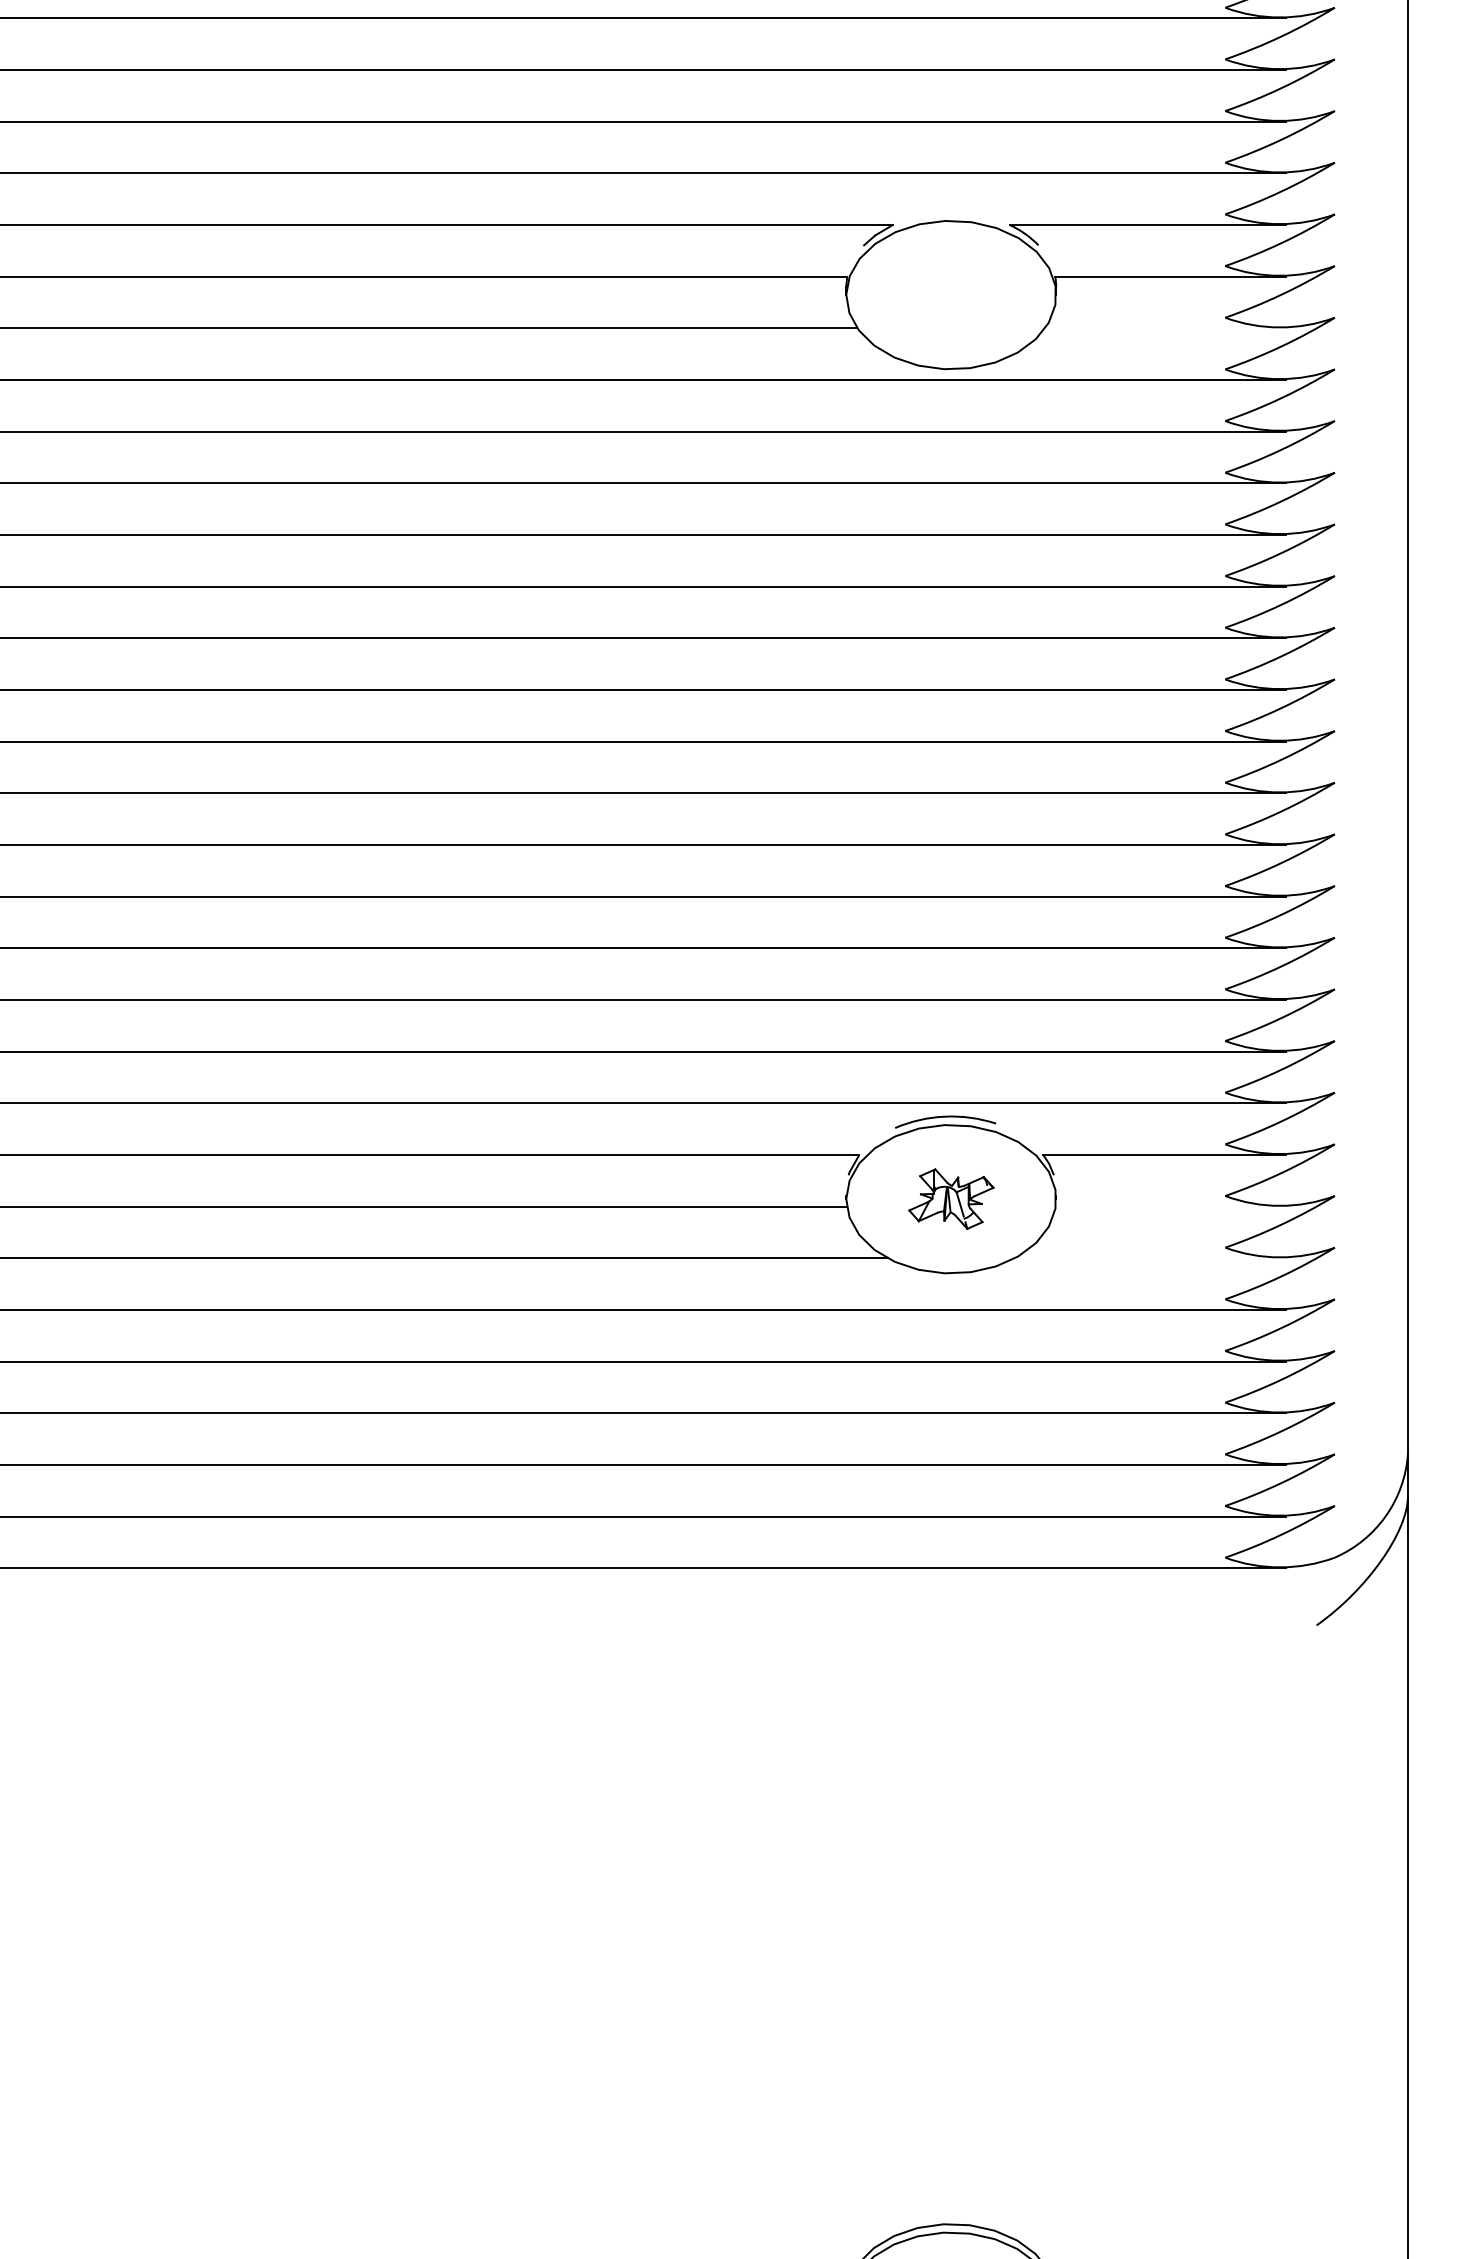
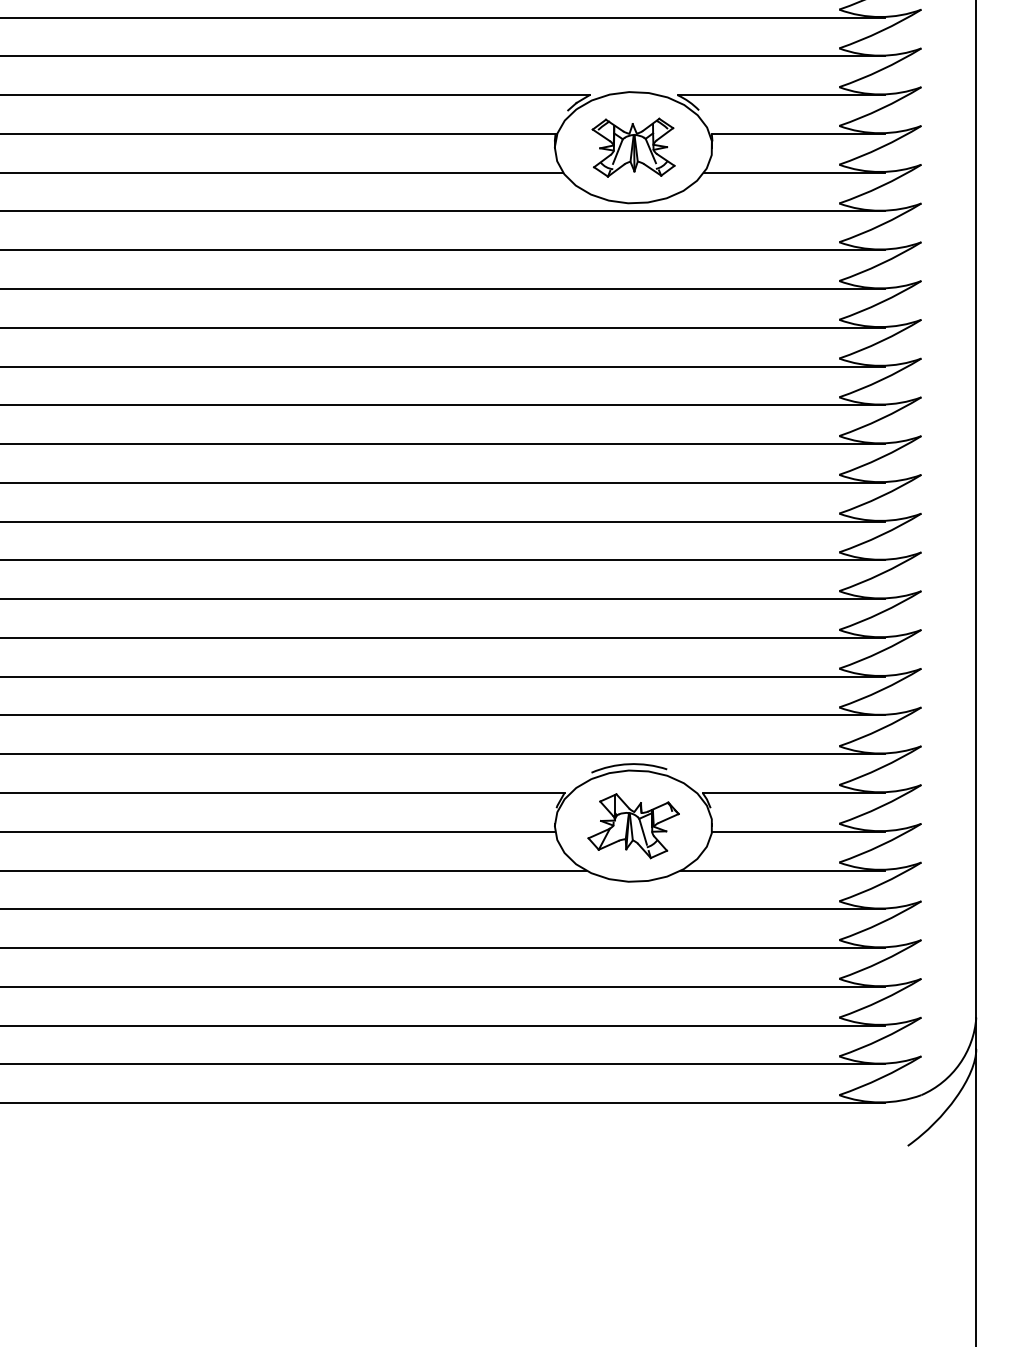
part: (950, 294) -> (633, 147), added
line: (1165, 328) -> (794, 172), added
part: (951, 1198) -> (633, 825), size x1.43
line: (1170, 1206) -> (798, 831), added
line: (1149, 1258) -> (782, 870), added

